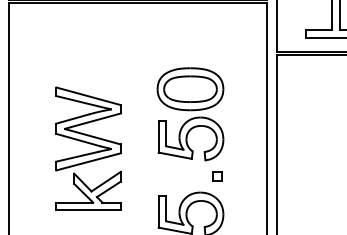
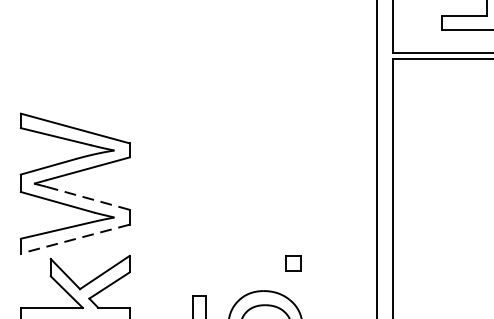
part: (190, 114) -> (247, 159), removed
line: (96, 137) -> (88, 198), solid -> dashed
line: (88, 161) -> (74, 238), solid -> dashed

